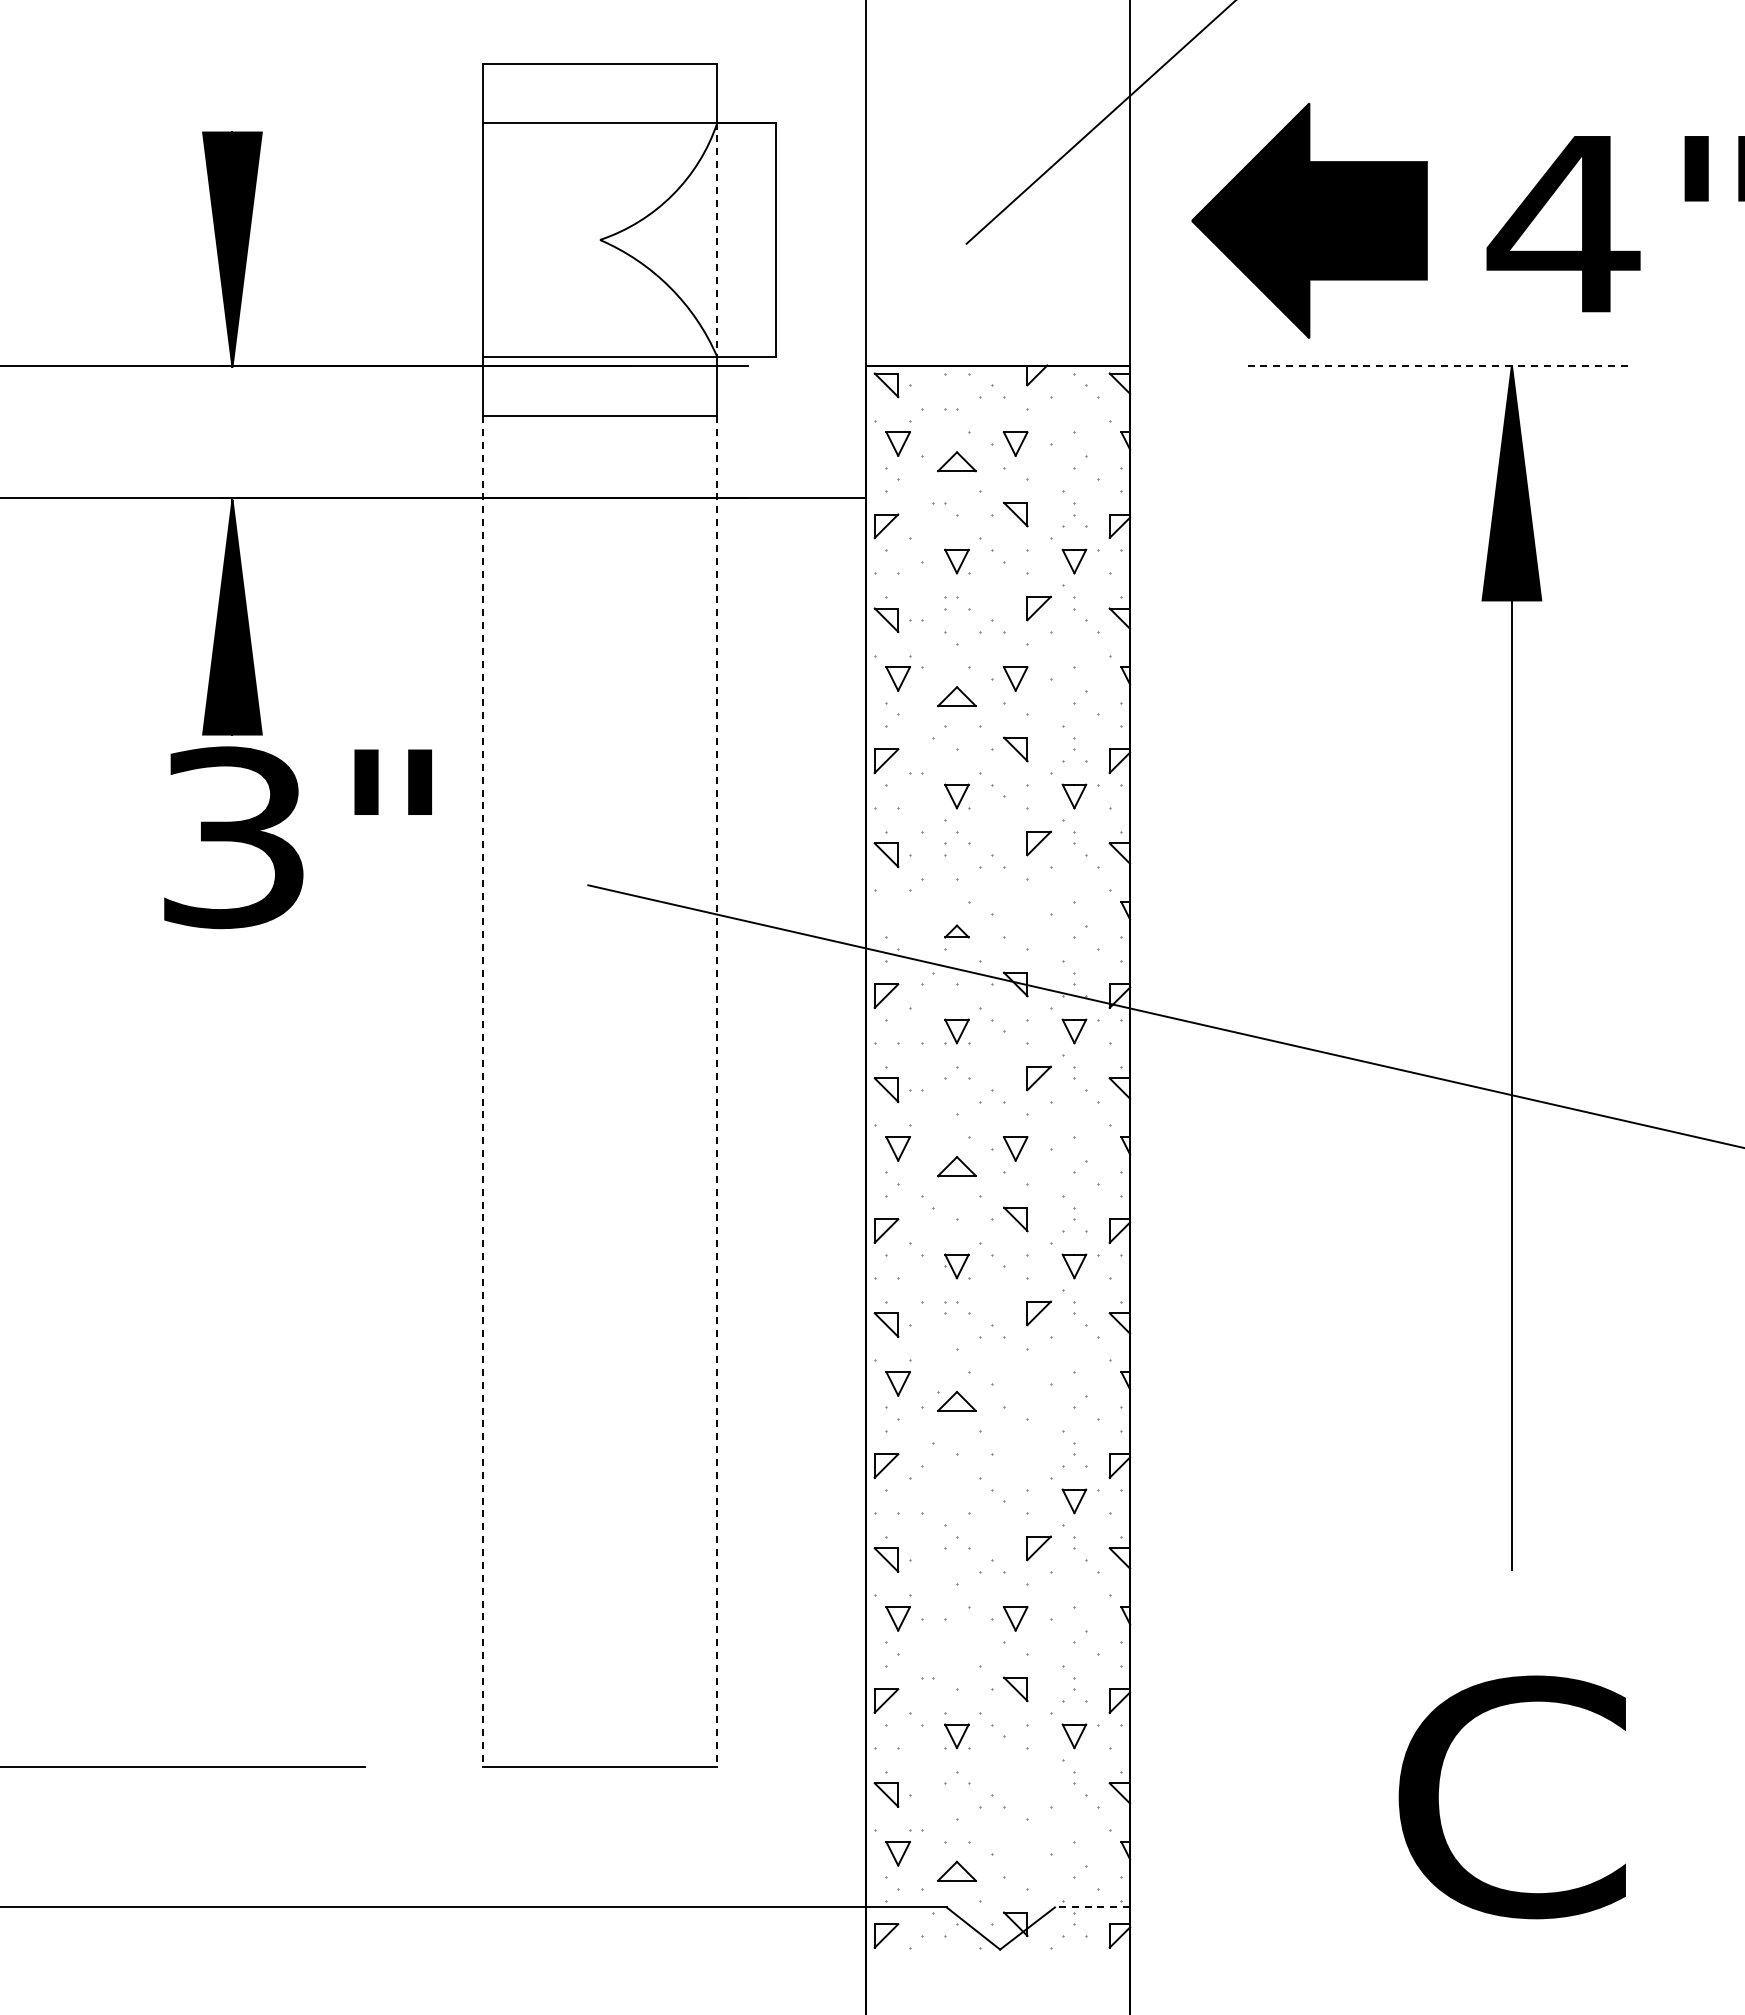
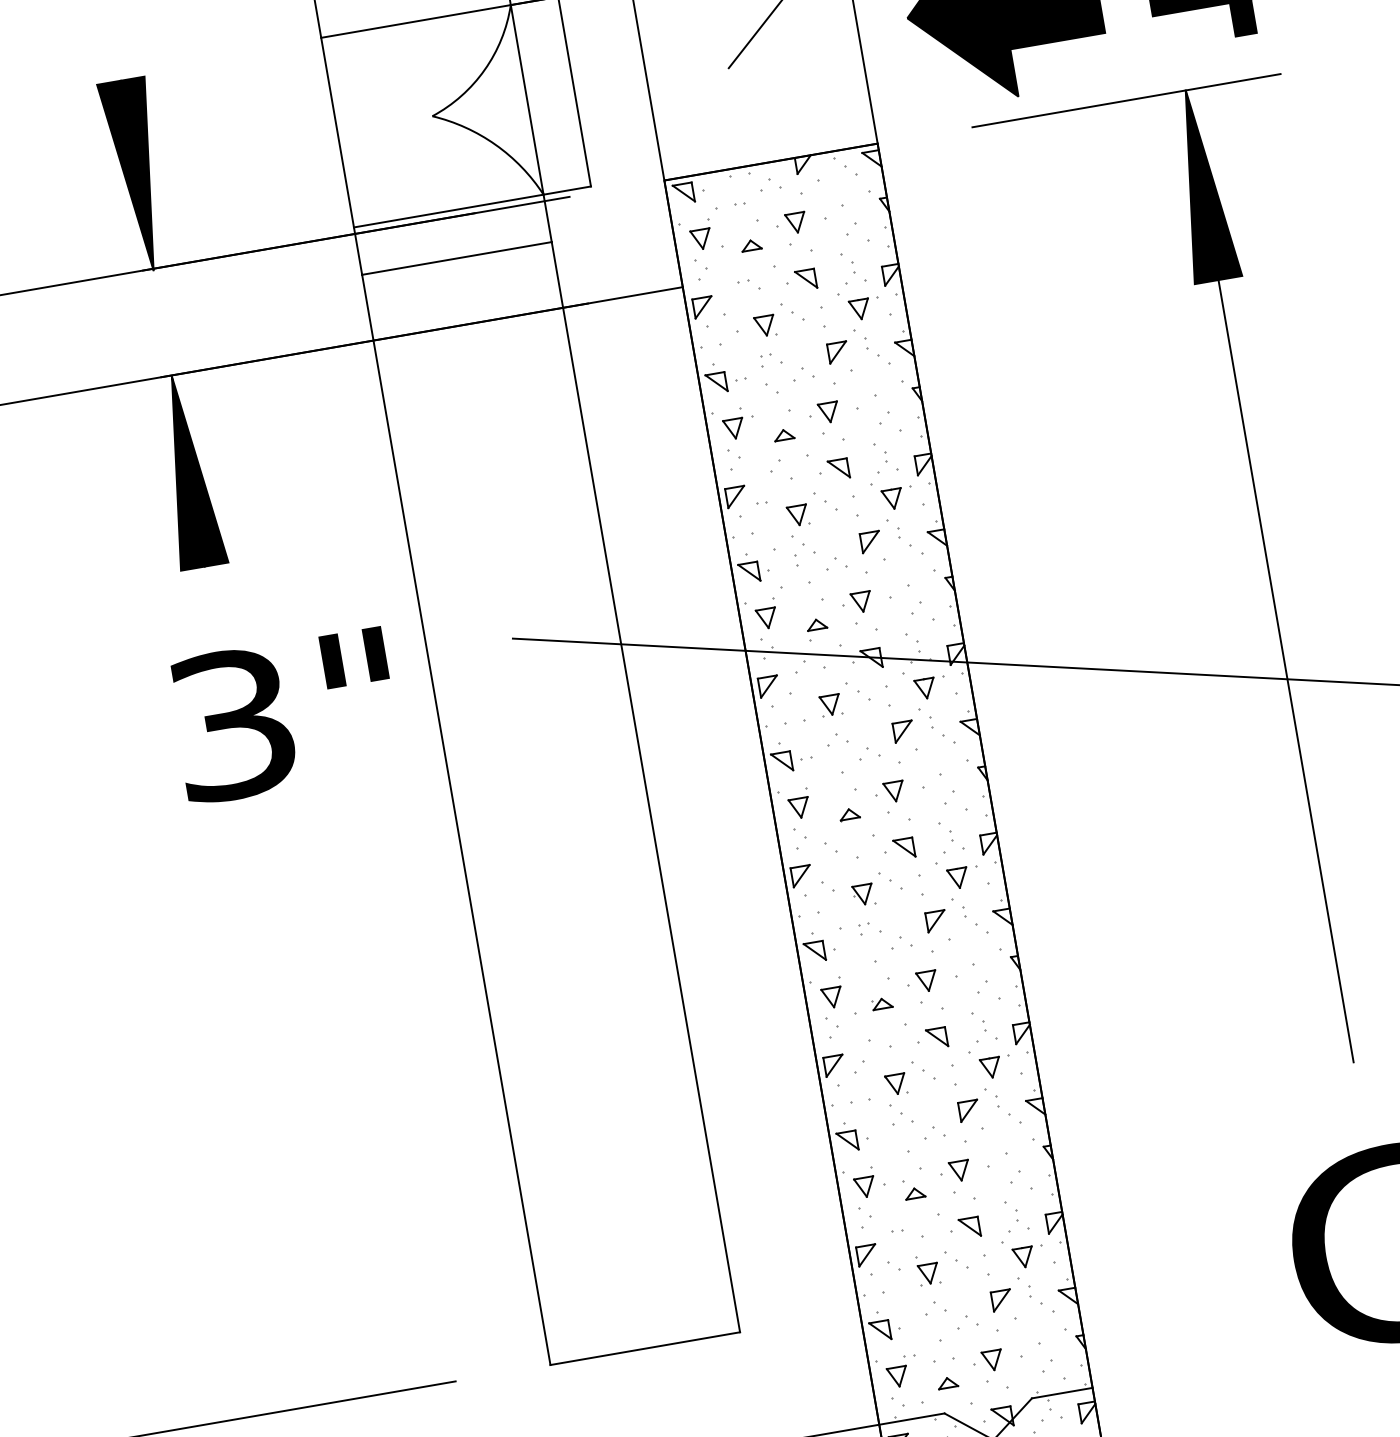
line: (717, 240) -> (527, 100), dashed -> solid
line: (1438, 365) -> (1126, 100), dashed -> solid
part: (956, 461) -> (750, 245), size x0.62
part: (956, 696) -> (783, 434), size x0.62
text: (297, 837) -> (284, 715), moved
part: (897, 913) -> (766, 618), added
part: (1015, 913) -> (861, 601), added
line: (482, 1092) -> (456, 820), dashed -> solid
line: (717, 1092) -> (646, 787), dashed -> solid
part: (956, 1166) -> (849, 814), size x0.62
part: (1015, 1383) -> (927, 981), added
part: (956, 1401) -> (881, 1003), size x0.62
part: (1015, 1454) -> (936, 1038), added
part: (956, 1501) -> (895, 1084), added
part: (956, 1636) -> (914, 1193), added
part: (1038, 1783) -> (1001, 1300), added
part: (1015, 1853) -> (992, 1360), added
part: (956, 1871) -> (947, 1383), size x0.62
line: (1092, 1907) -> (1062, 1393), dashed -> solid

